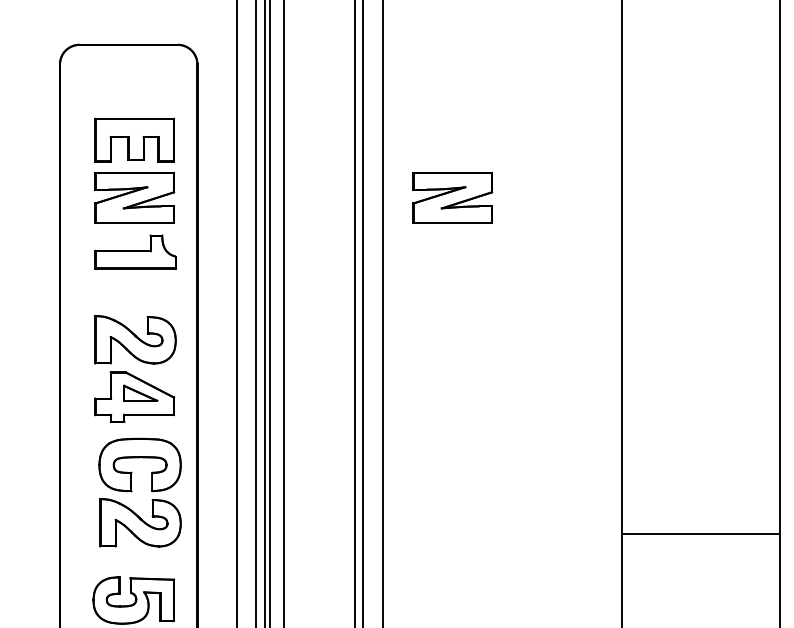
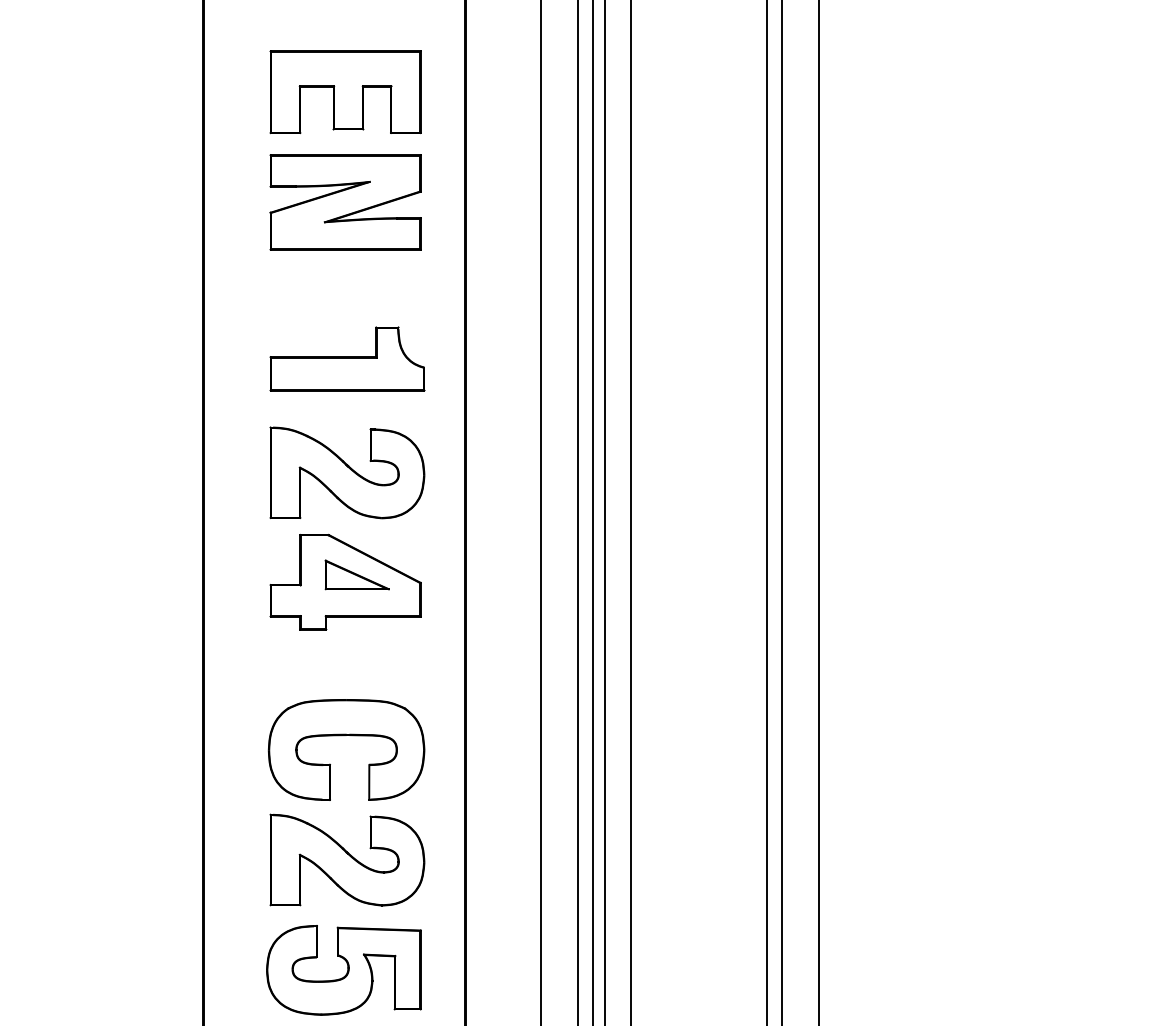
part: (452, 197) -> (952, 201), removed
part: (135, 251) -> (347, 357), moved
part: (132, 491) -> (332, 800), moved

